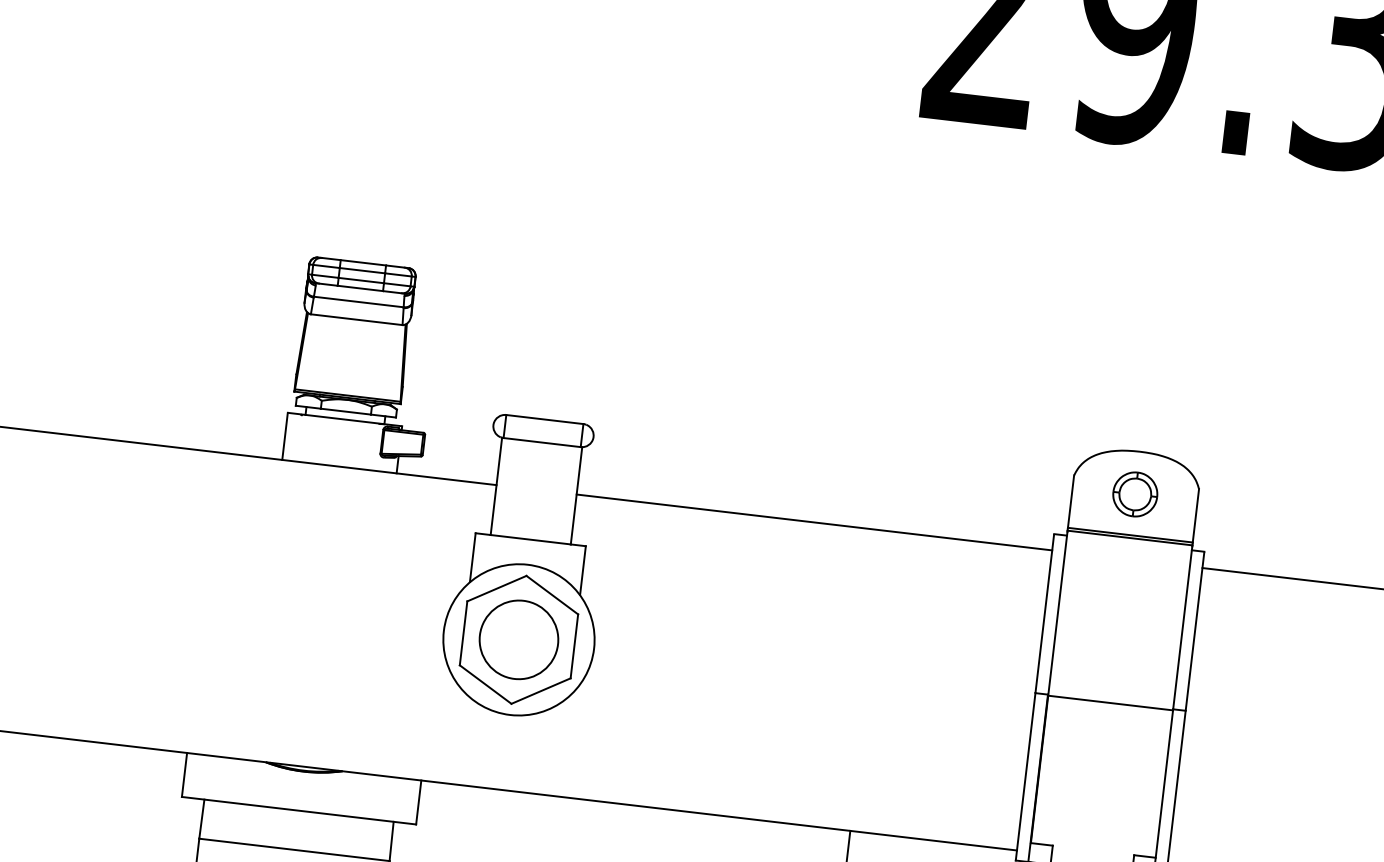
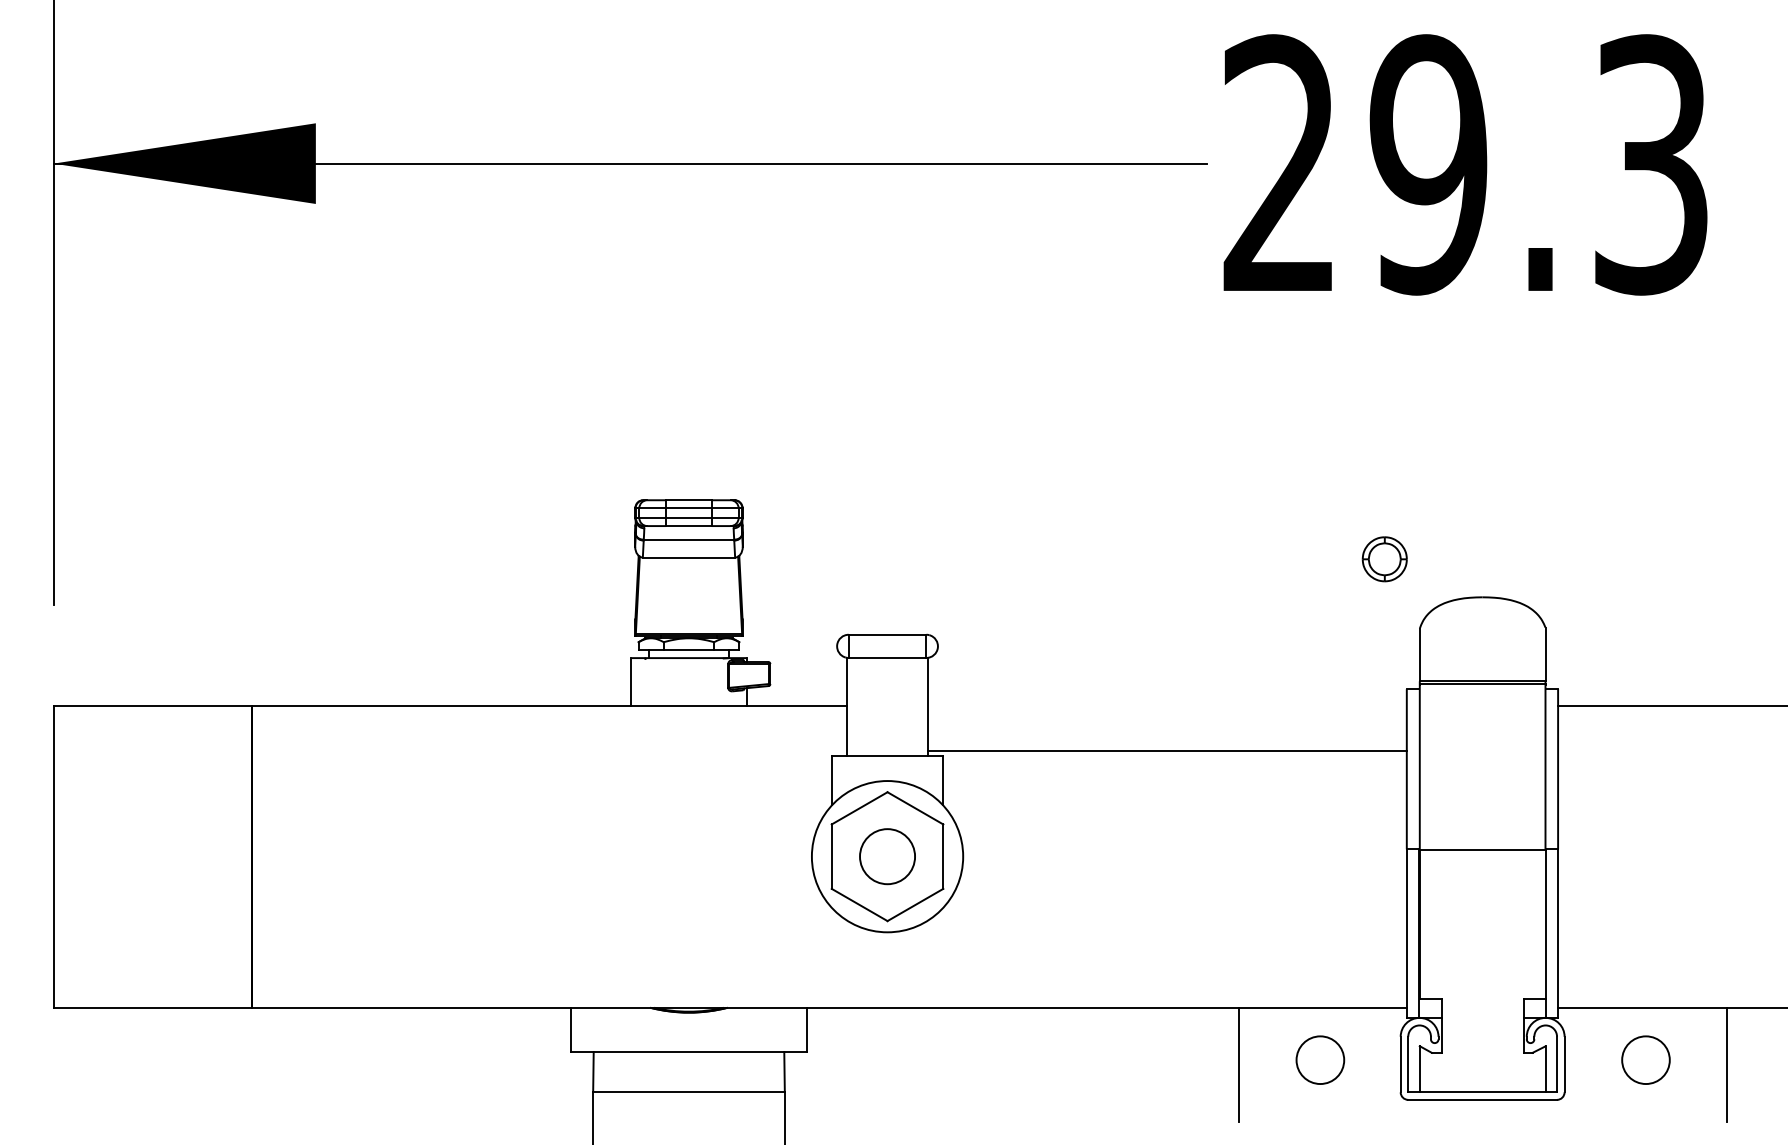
part: (1134, 494) -> (1384, 559), moved
line: (813, 522) -> (1166, 750), moved
circle: (518, 639) -> (887, 856), size x0.7

